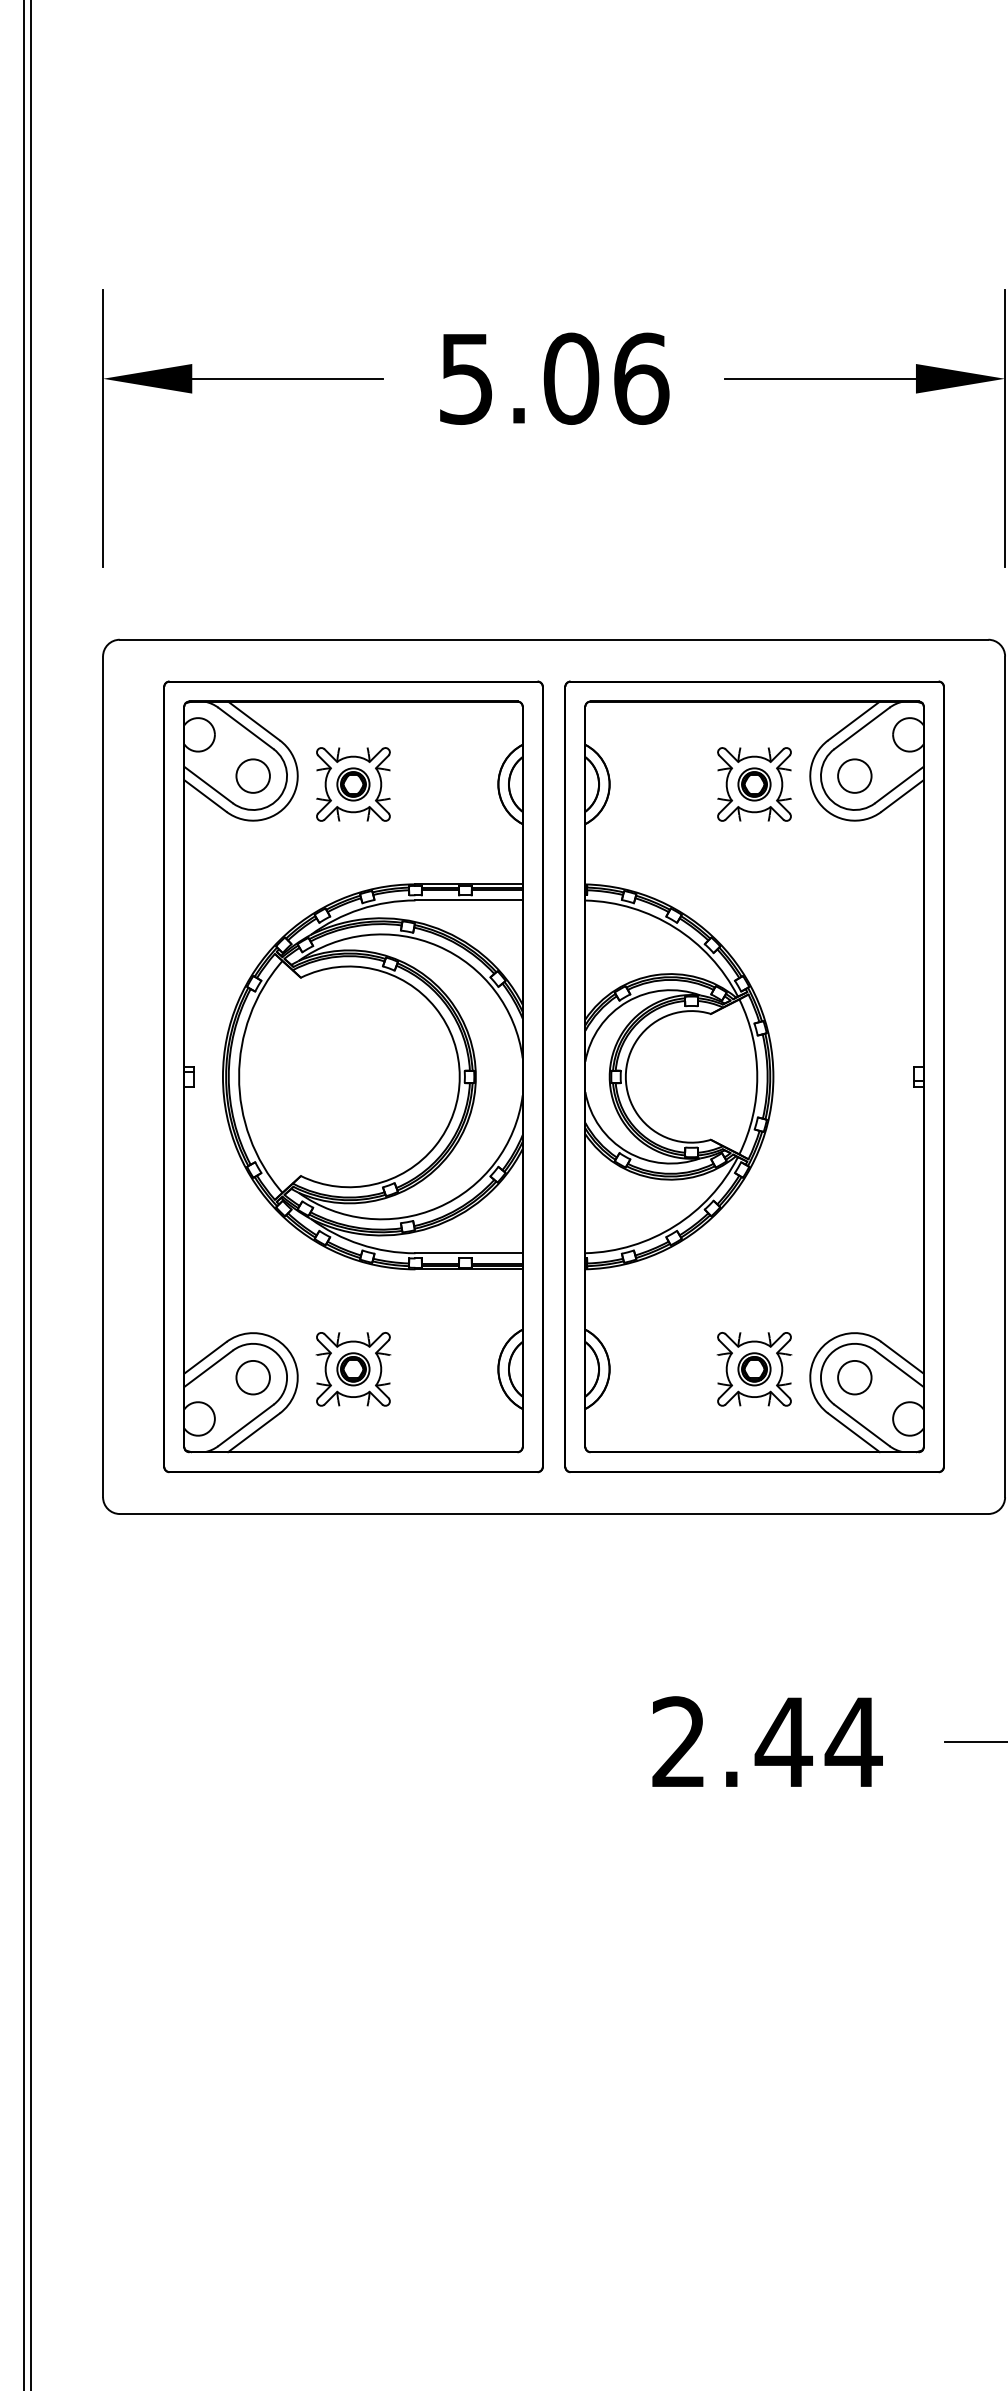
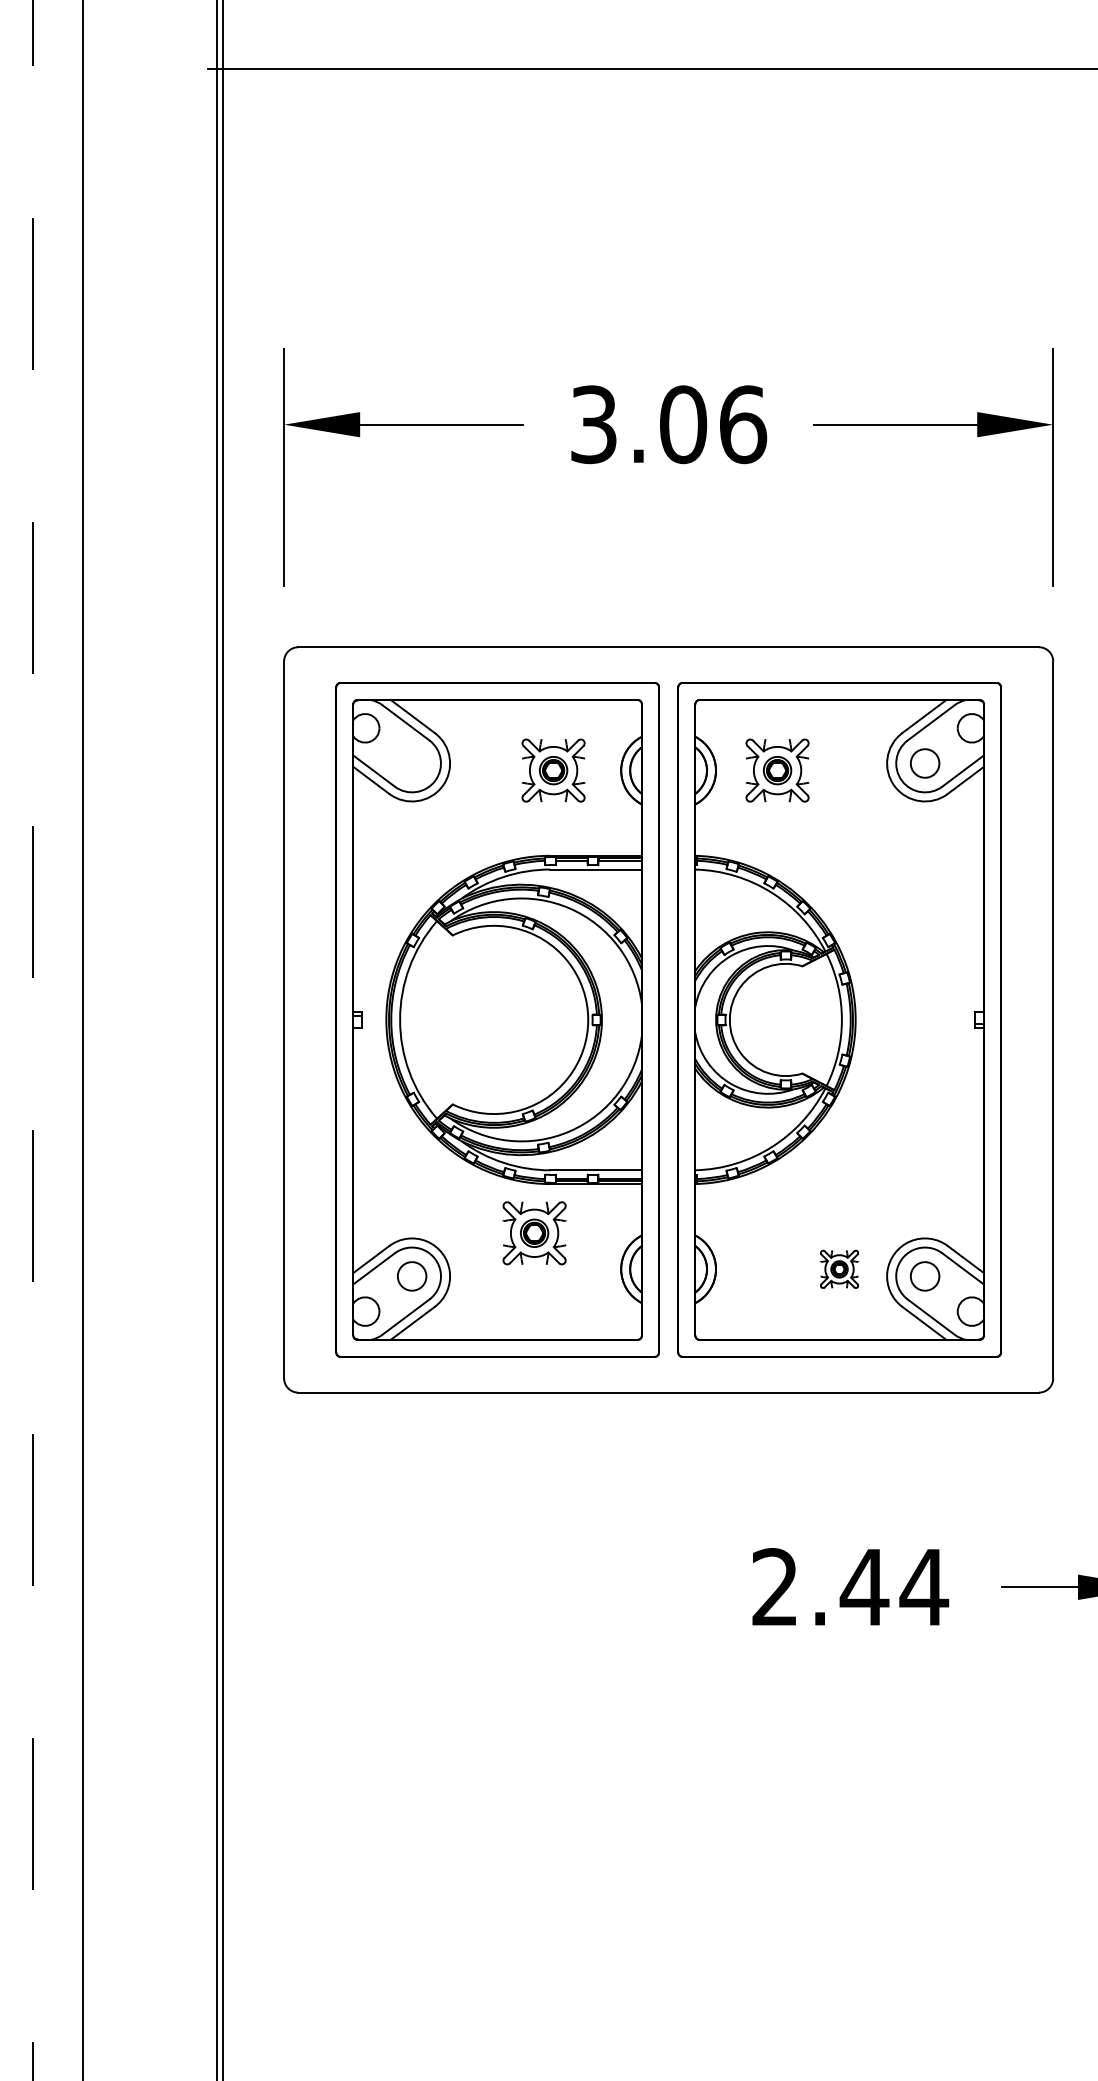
text: (465, 378) -> (593, 424), 5.06 -> 3.06
circle: (253, 776) -> (412, 763), removed
part: (353, 784) -> (553, 770), moved
part: (754, 784) -> (777, 770), moved
part: (353, 1369) -> (534, 1233), moved
part: (754, 1369) -> (839, 1269), size x0.6

